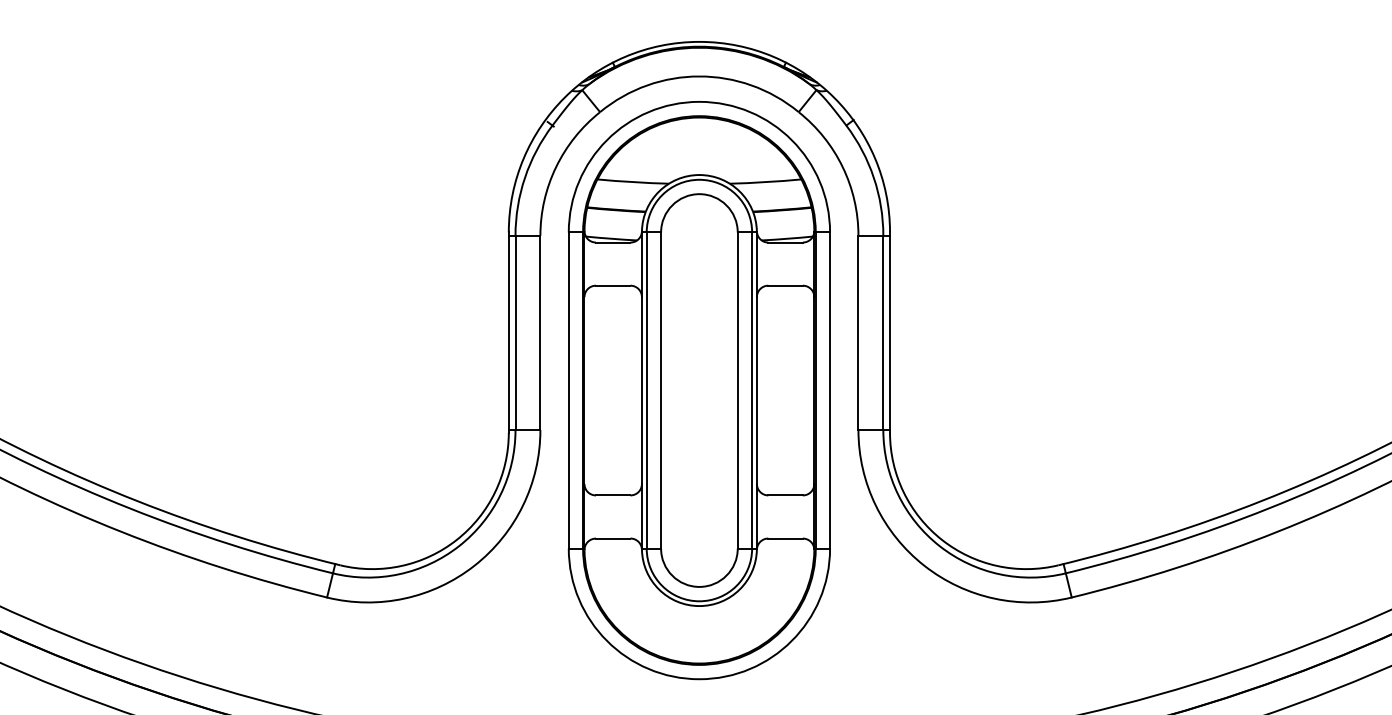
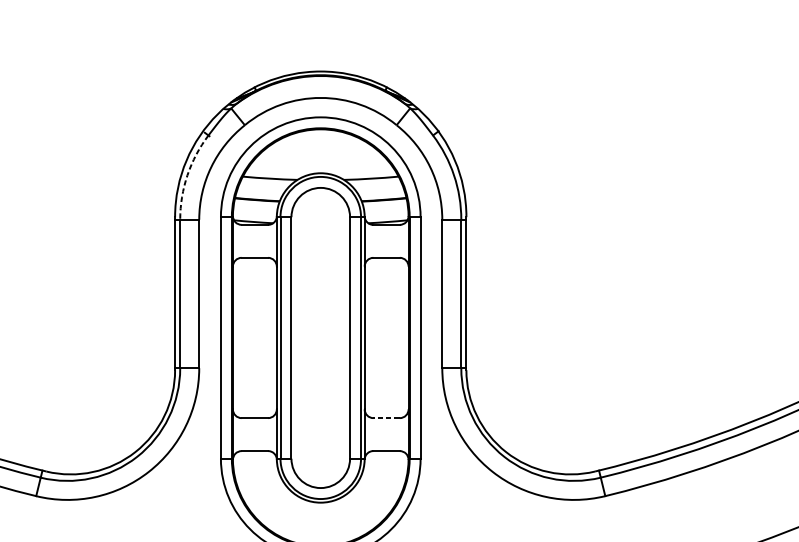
arc: (525, 177) -> (187, 175), solid -> dashed
line: (785, 495) -> (386, 418), solid -> dashed

